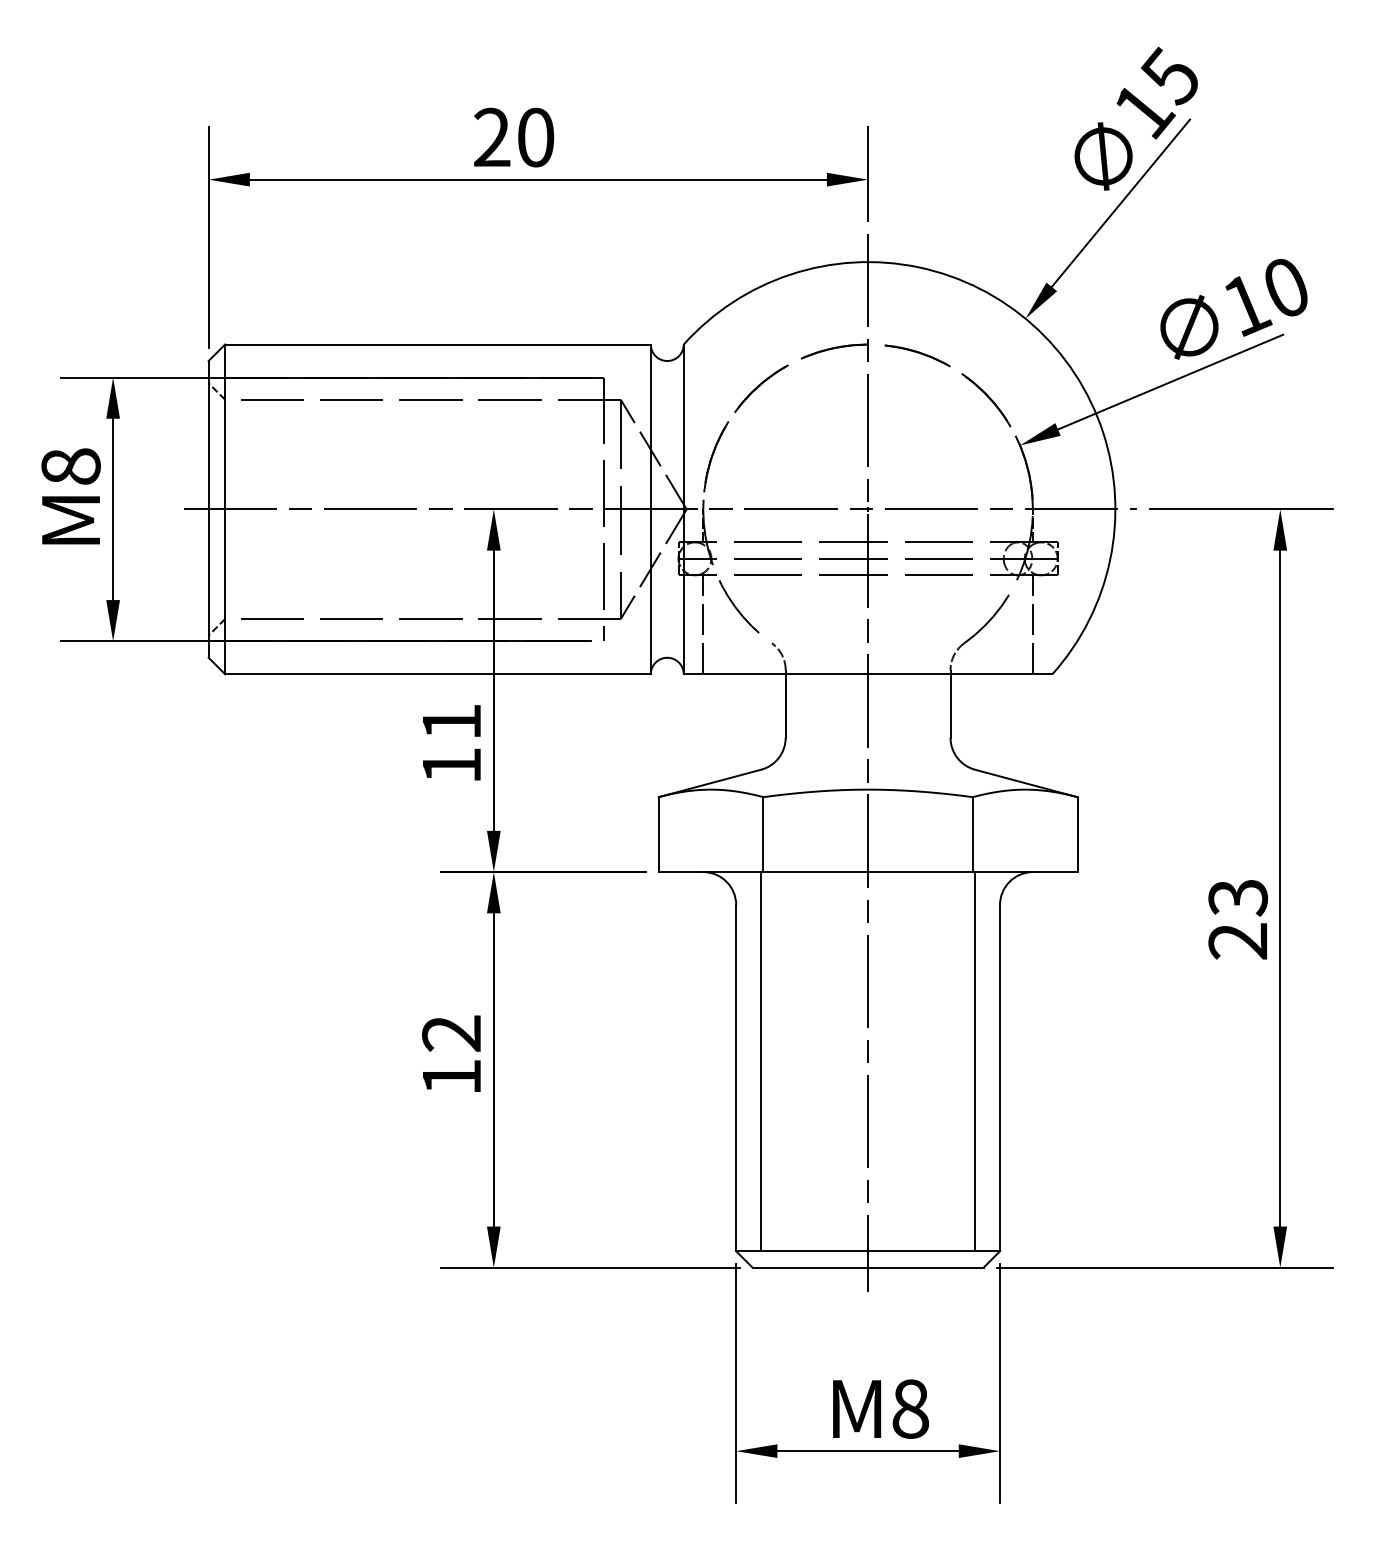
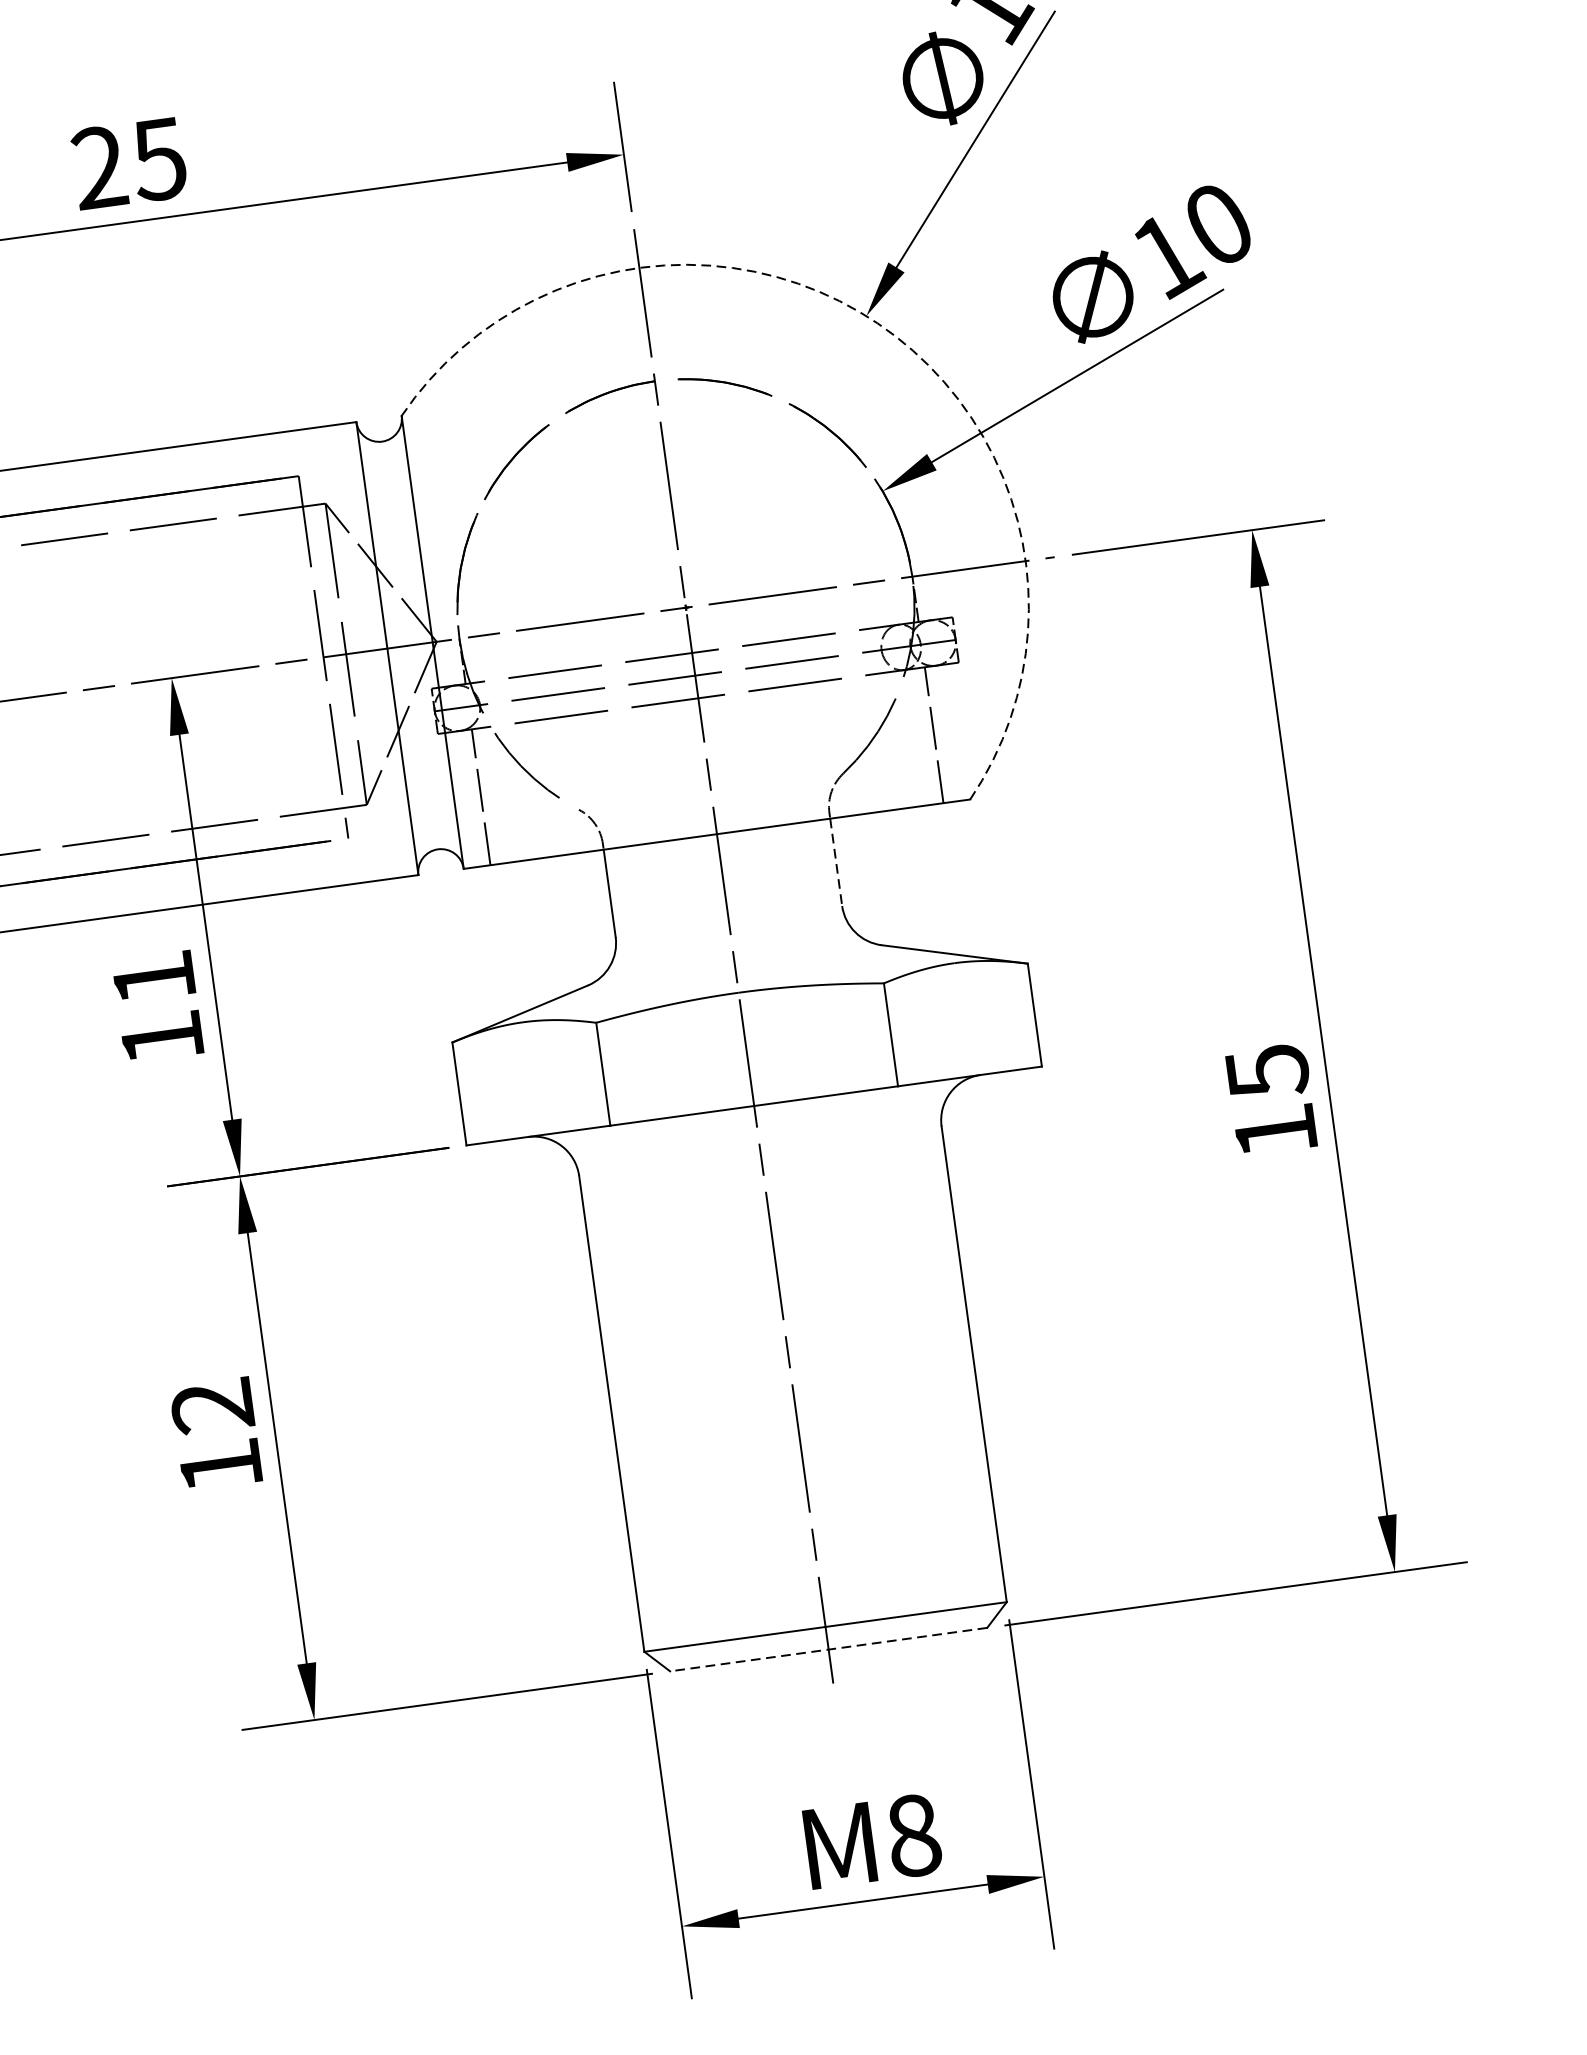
text: (535, 137) -> (158, 159), 20 -> 25
arc: (1032, 325) -> (877, 324), solid -> dashed
line: (950, 706) -> (836, 862), solid -> dashed
text: (1237, 919) -> (1270, 1101), 23 -> 15
line: (760, 1061) -> (642, 1386), removed
line: (975, 1061) -> (937, 1346), removed
line: (867, 1267) -> (827, 1649), solid -> dashed

